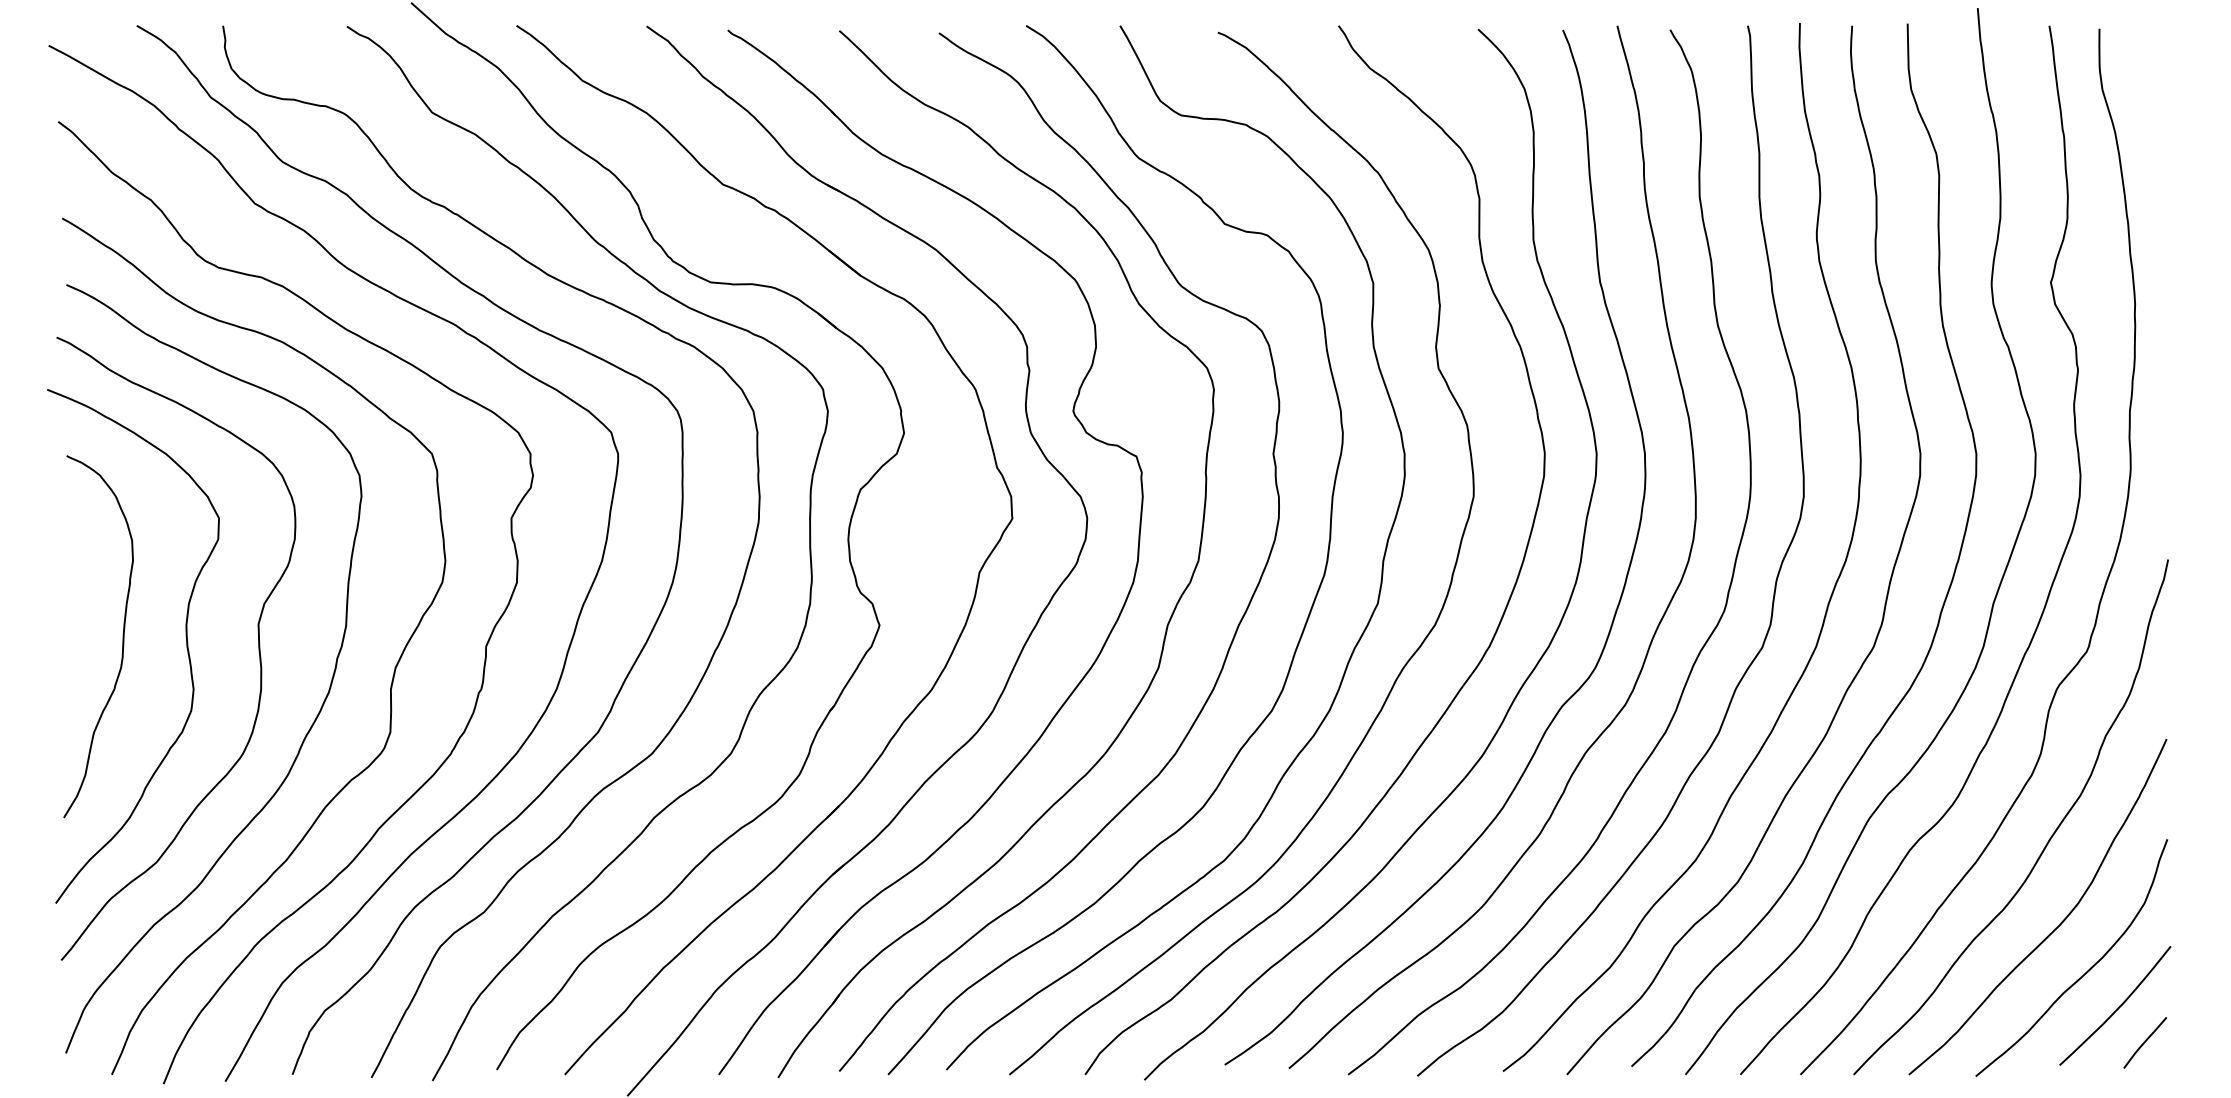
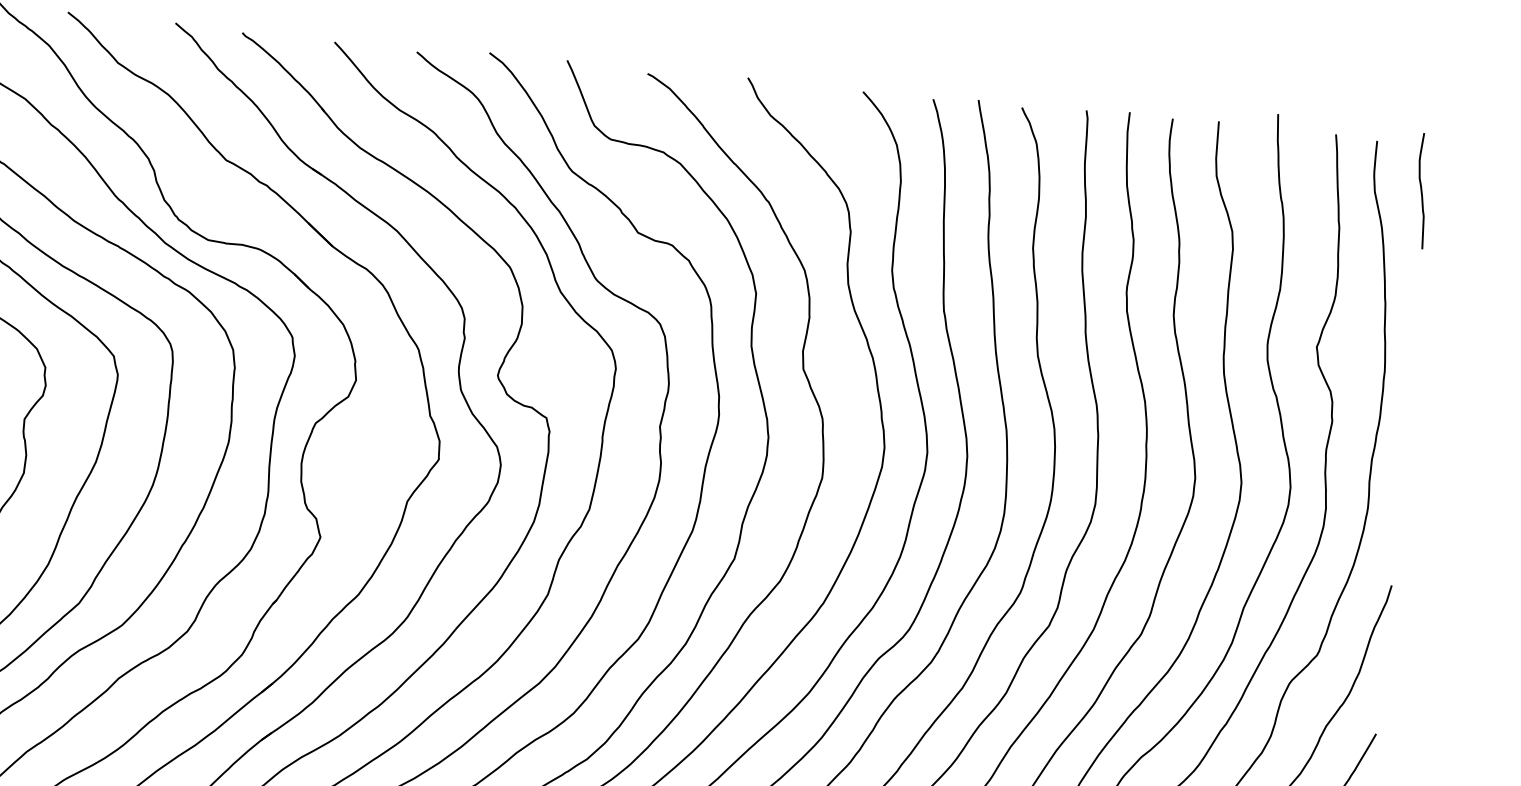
curve: (2158, 83) -> (1421, 190), added

